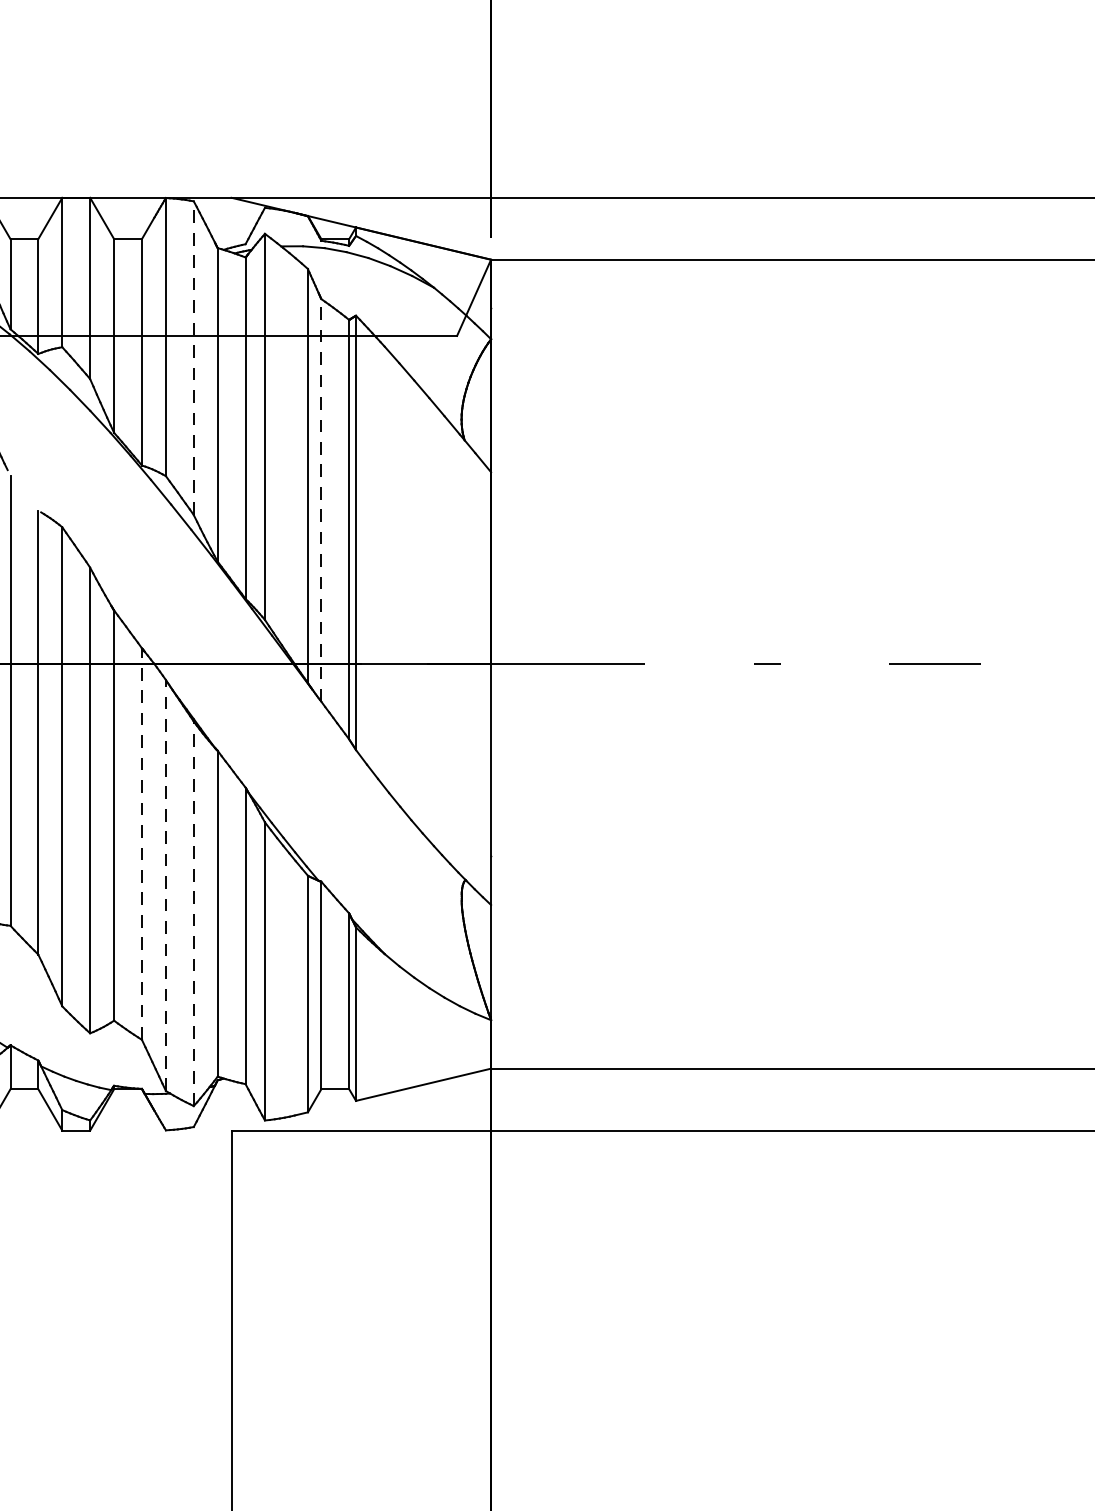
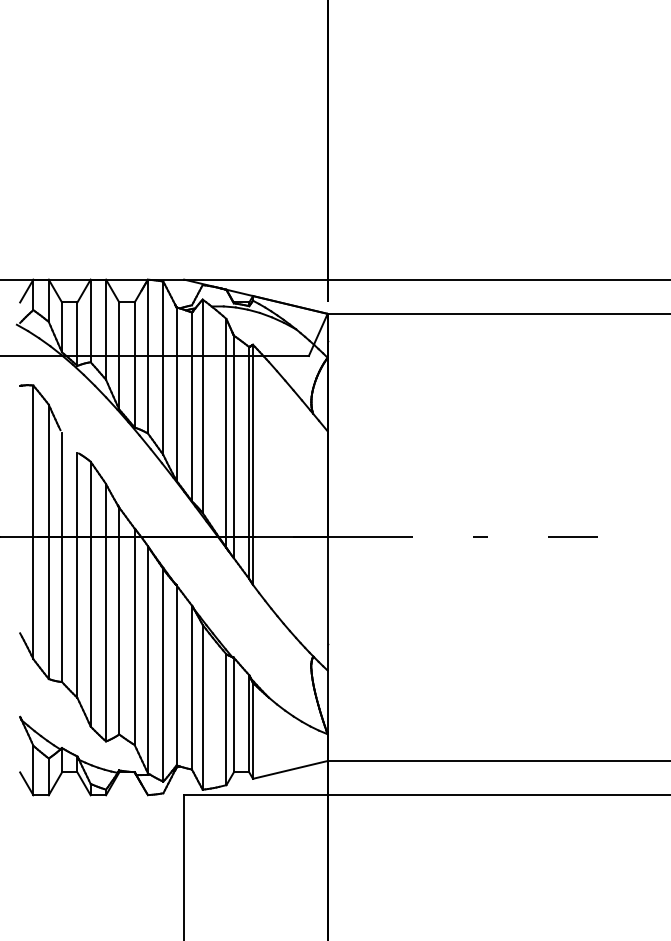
line: (194, 358) -> (163, 368), dashed -> solid
line: (320, 499) -> (233, 446), dashed -> solid
line: (141, 843) -> (134, 636), dashed -> solid
line: (165, 885) -> (147, 659), dashed -> solid
line: (194, 912) -> (163, 674), dashed -> solid

